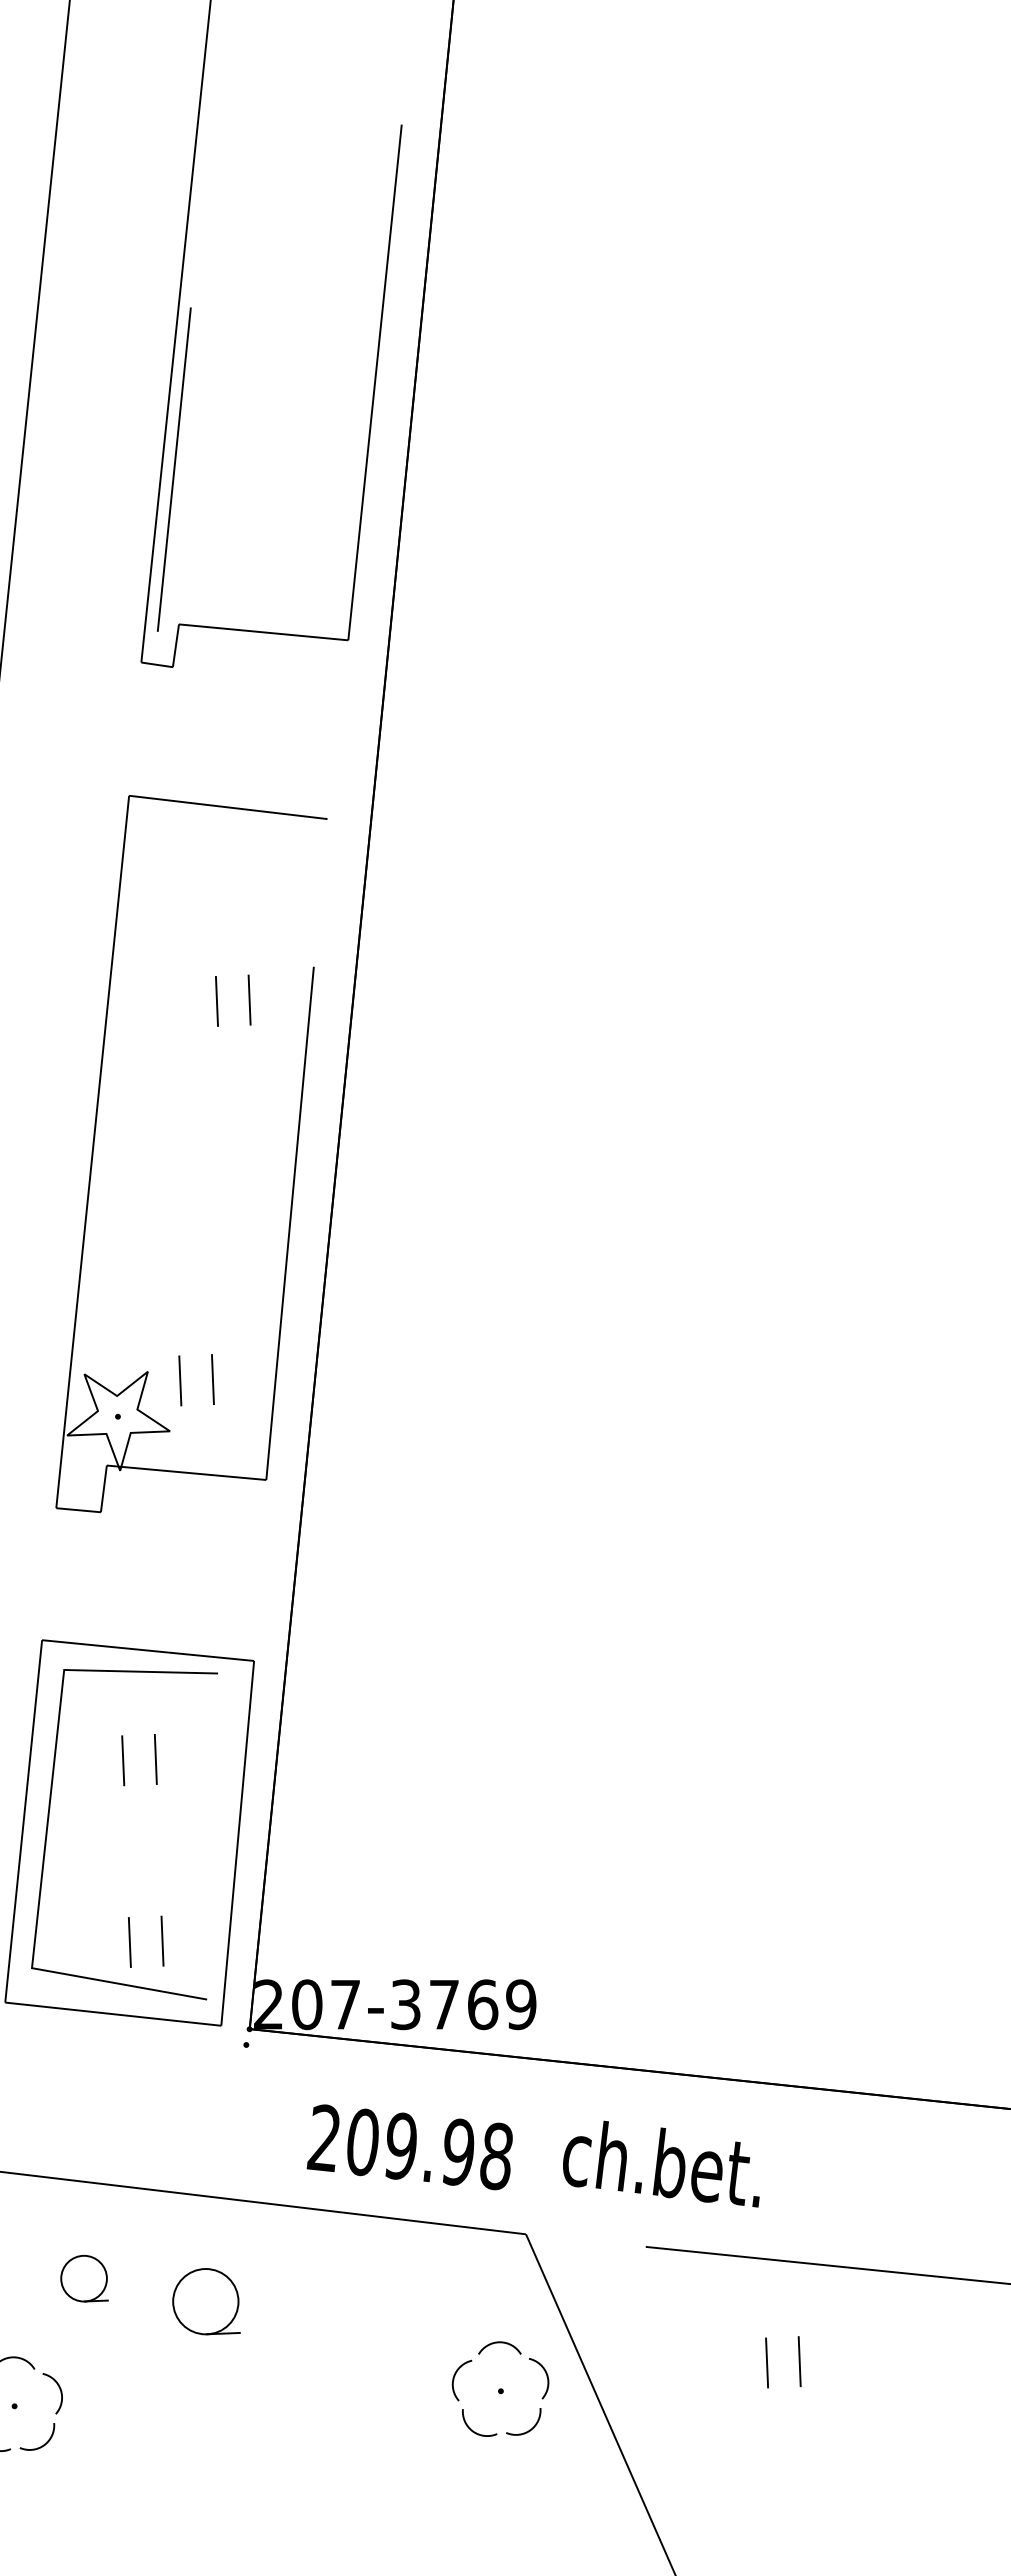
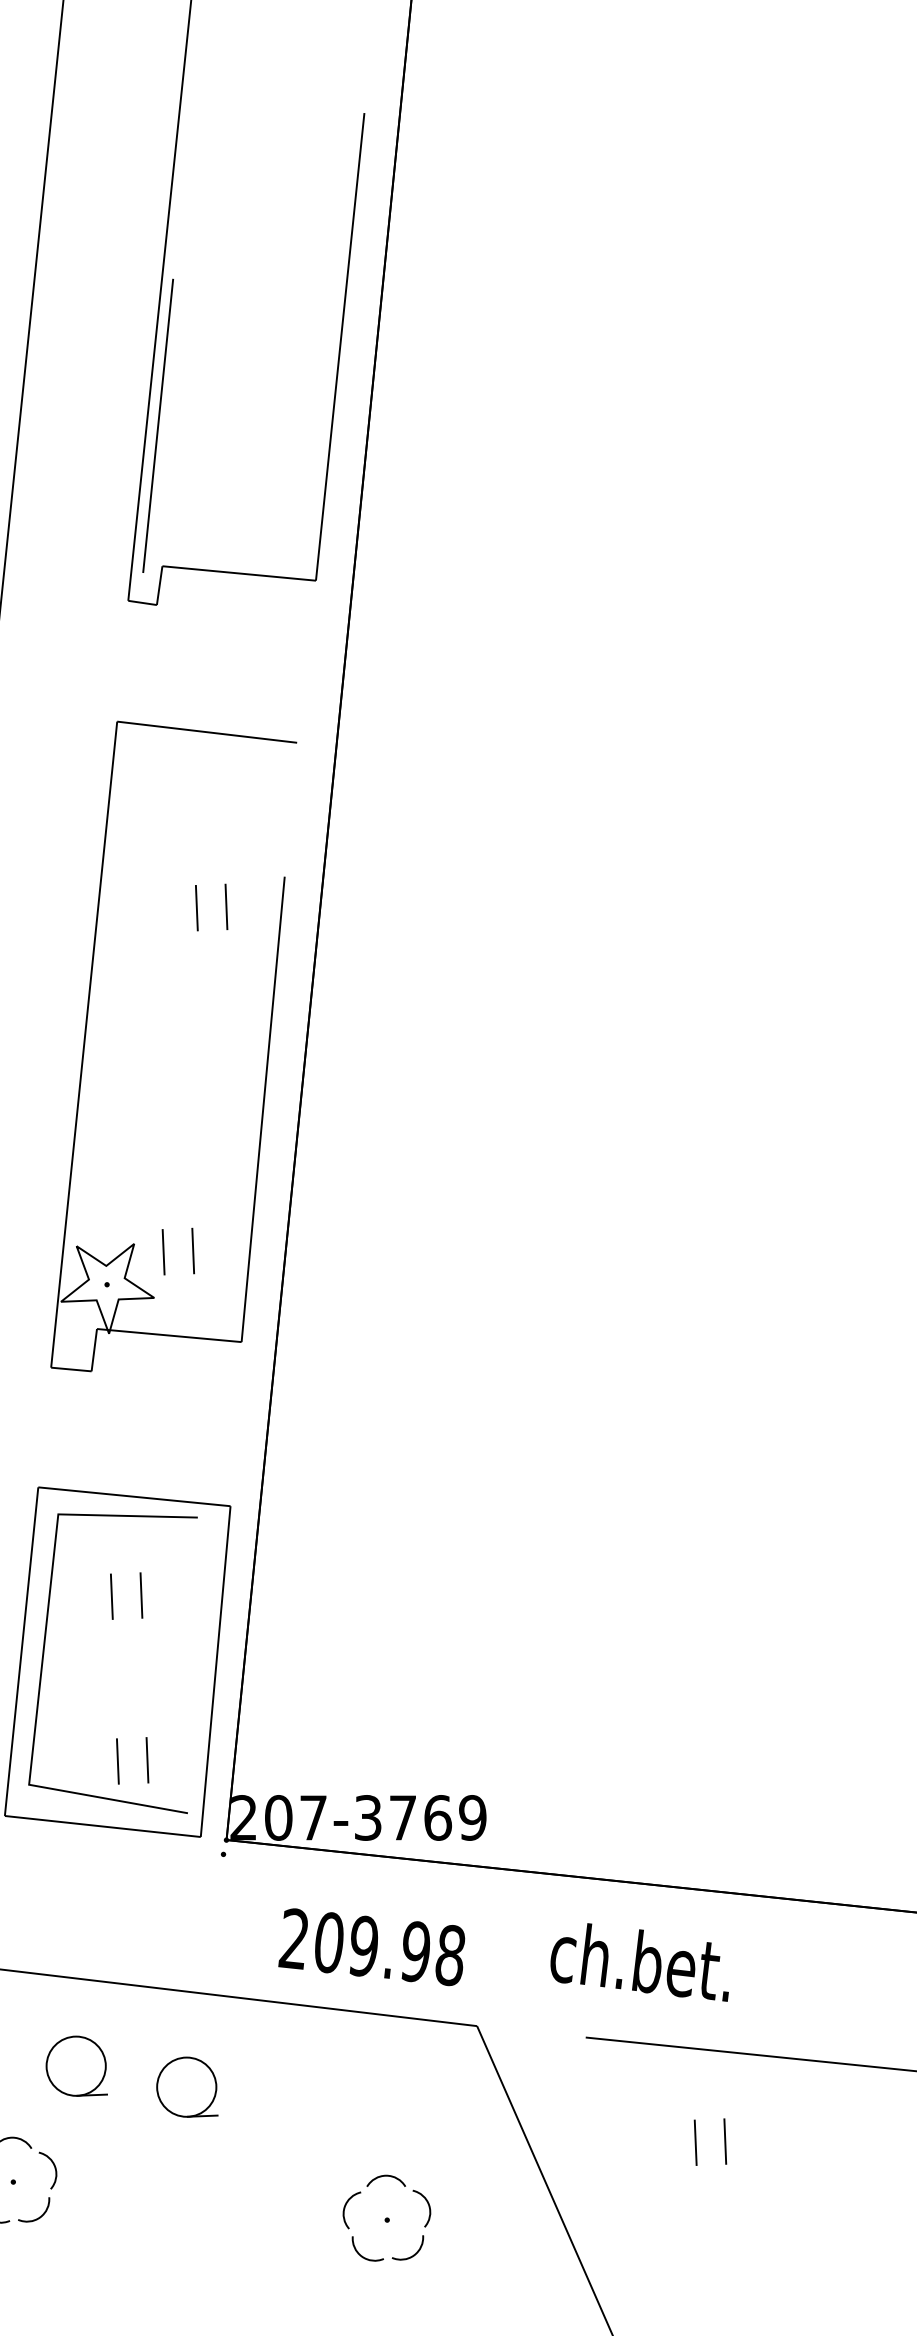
text: (661, 2163) -> (639, 1961), moved
part: (84, 2278) -> (76, 2066), size x1.43
part: (500, 2388) -> (386, 2217), moved

